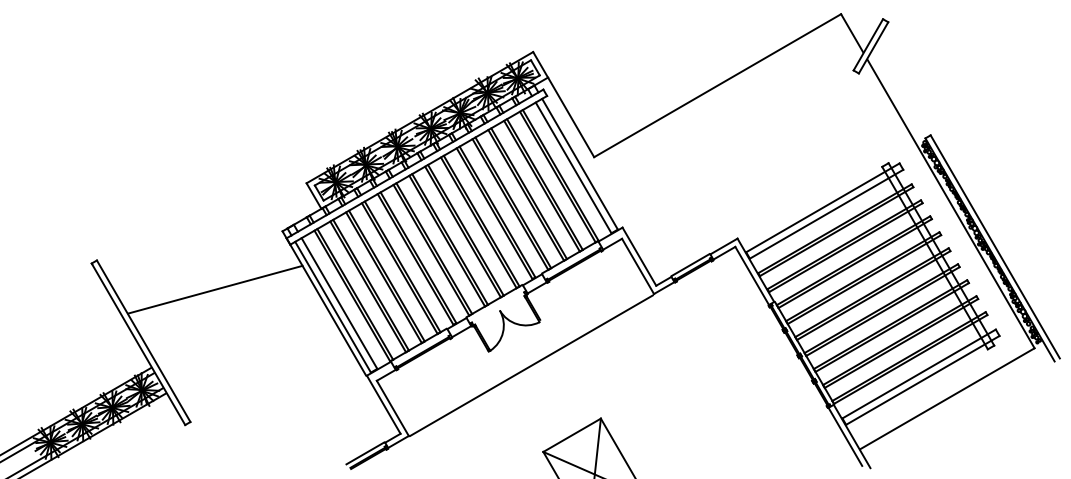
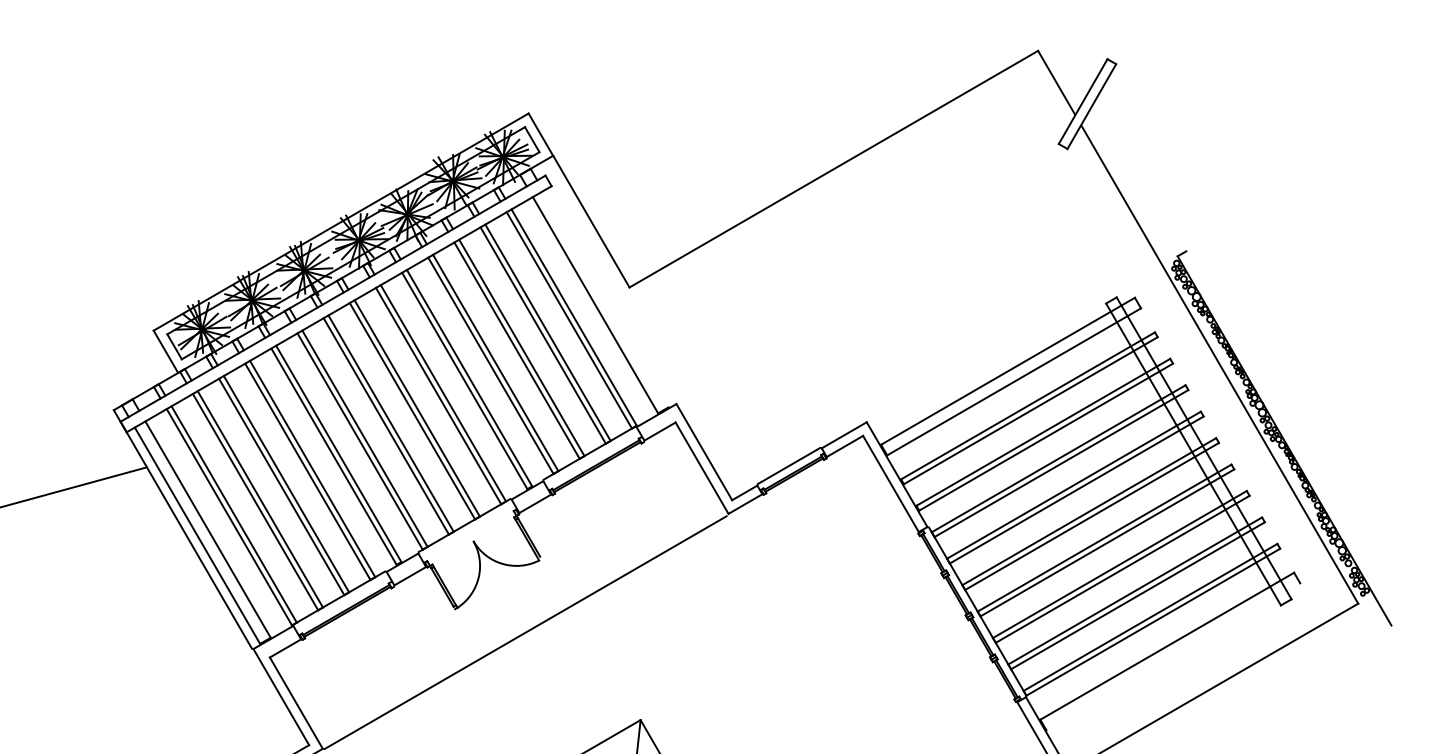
line: (579, 163) -> (605, 297), removed
line: (994, 246) -> (1291, 435), removed
line: (922, 379) -> (1172, 655), removed

